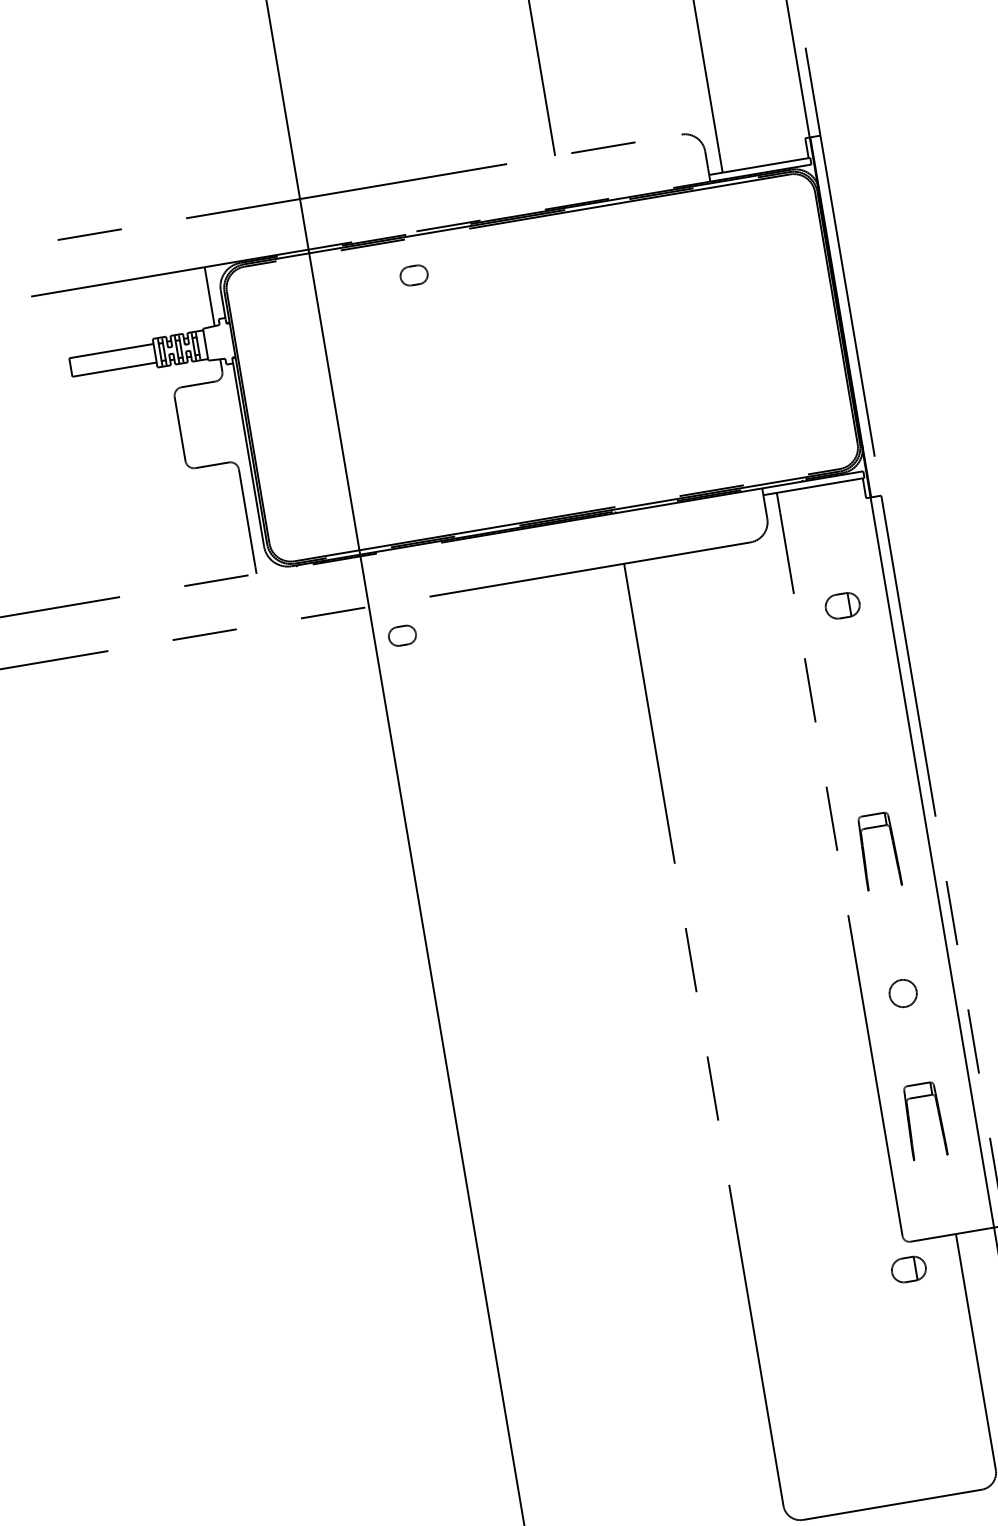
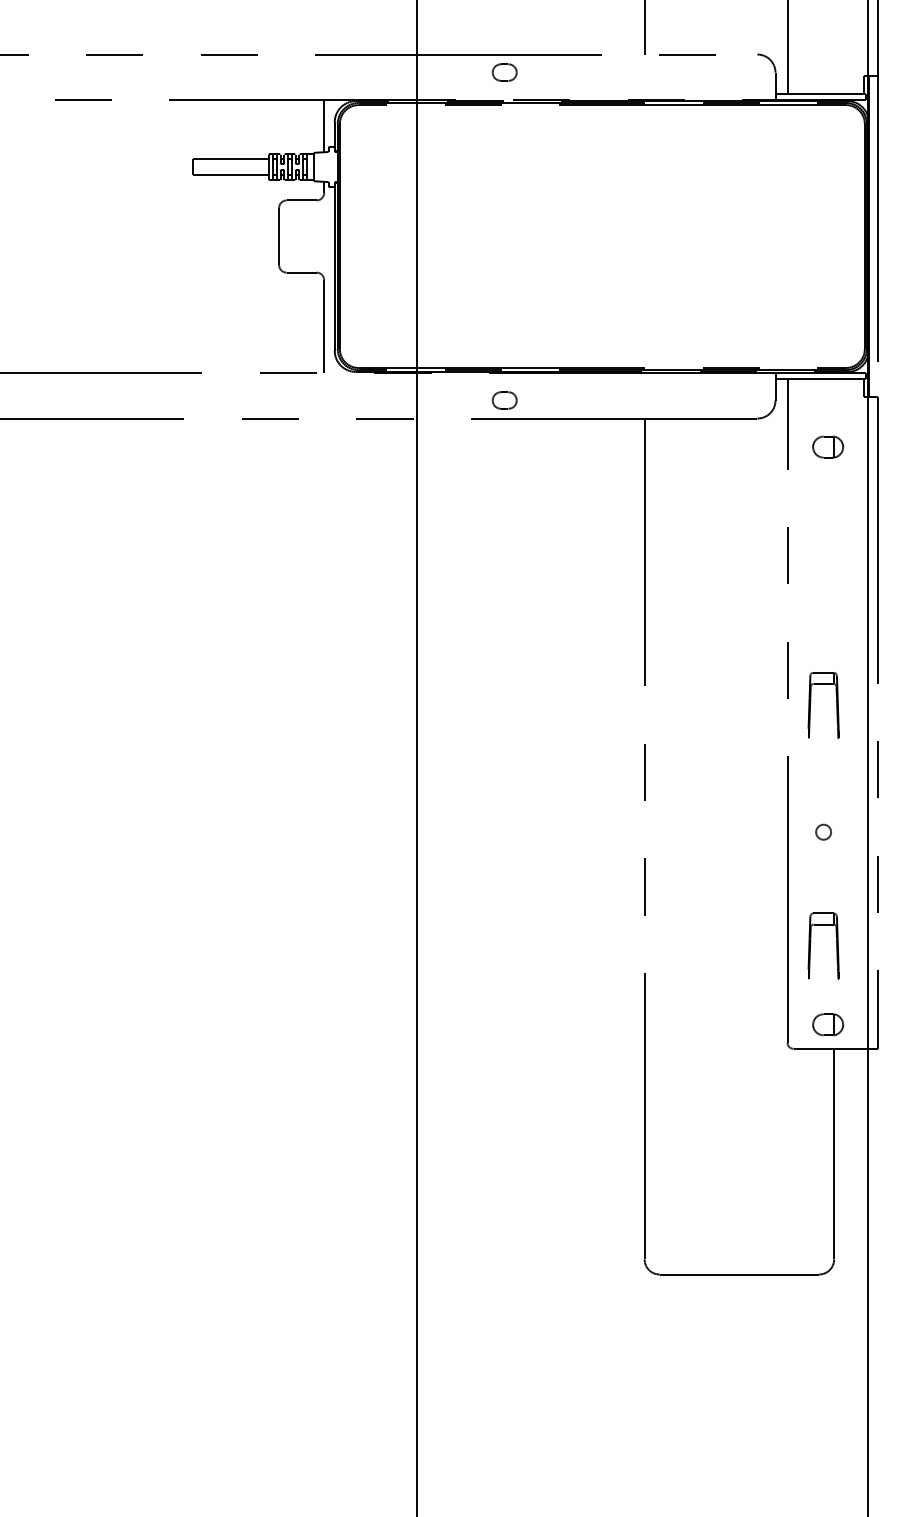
part: (413, 275) -> (504, 72), moved
part: (843, 605) -> (828, 446), moved
part: (402, 635) -> (504, 400), moved
circle: (902, 992) -> (823, 831), size x0.62
part: (909, 1269) -> (828, 1024), moved

